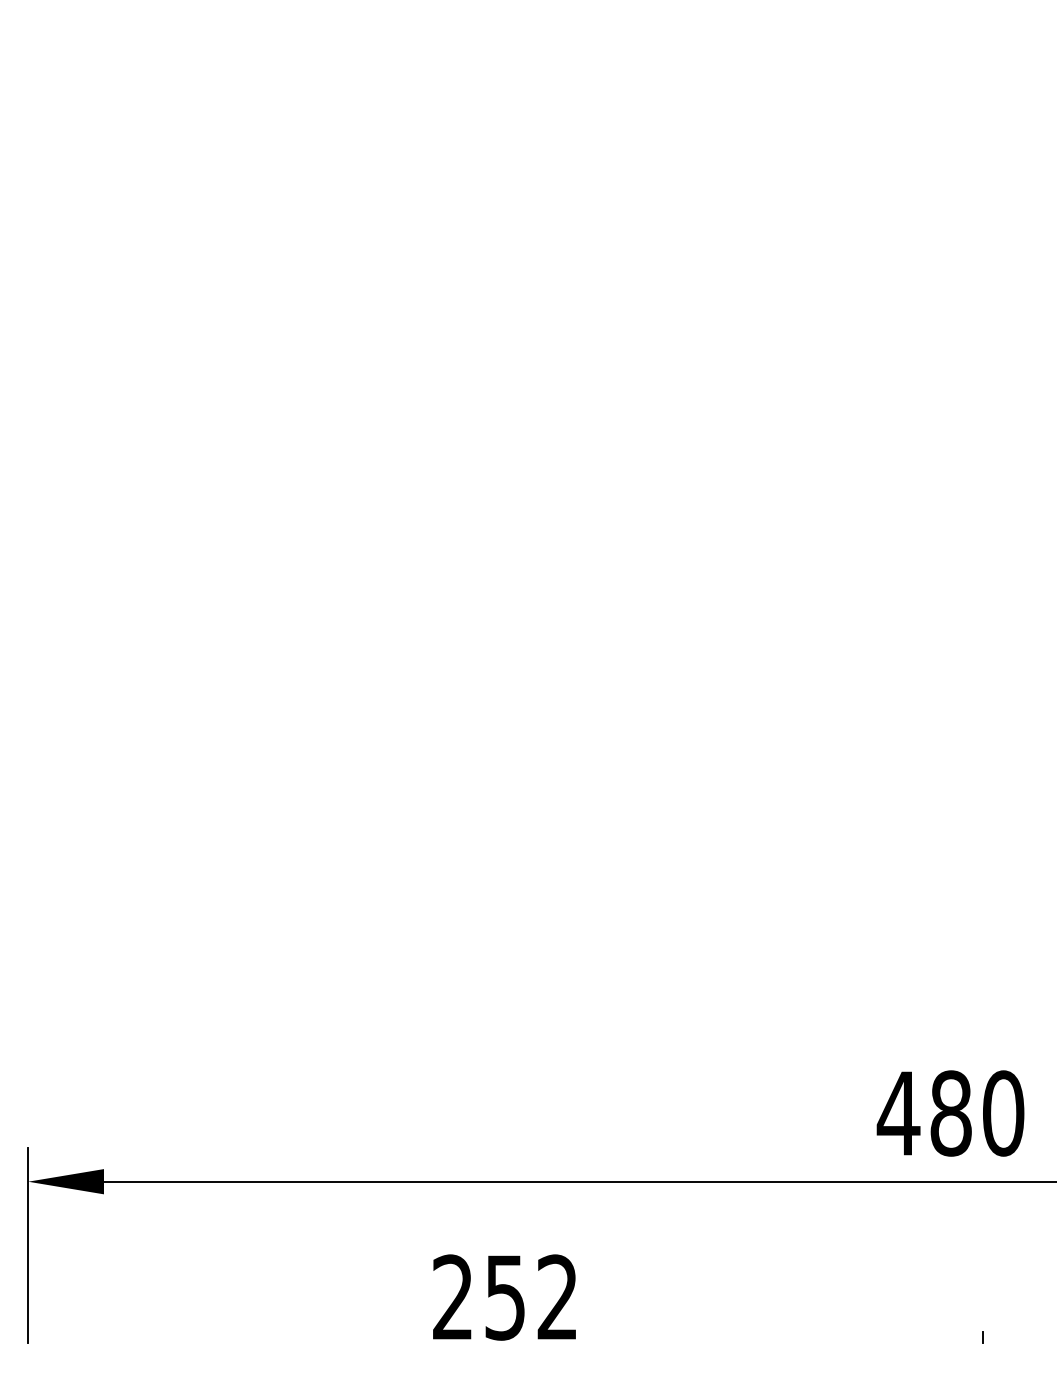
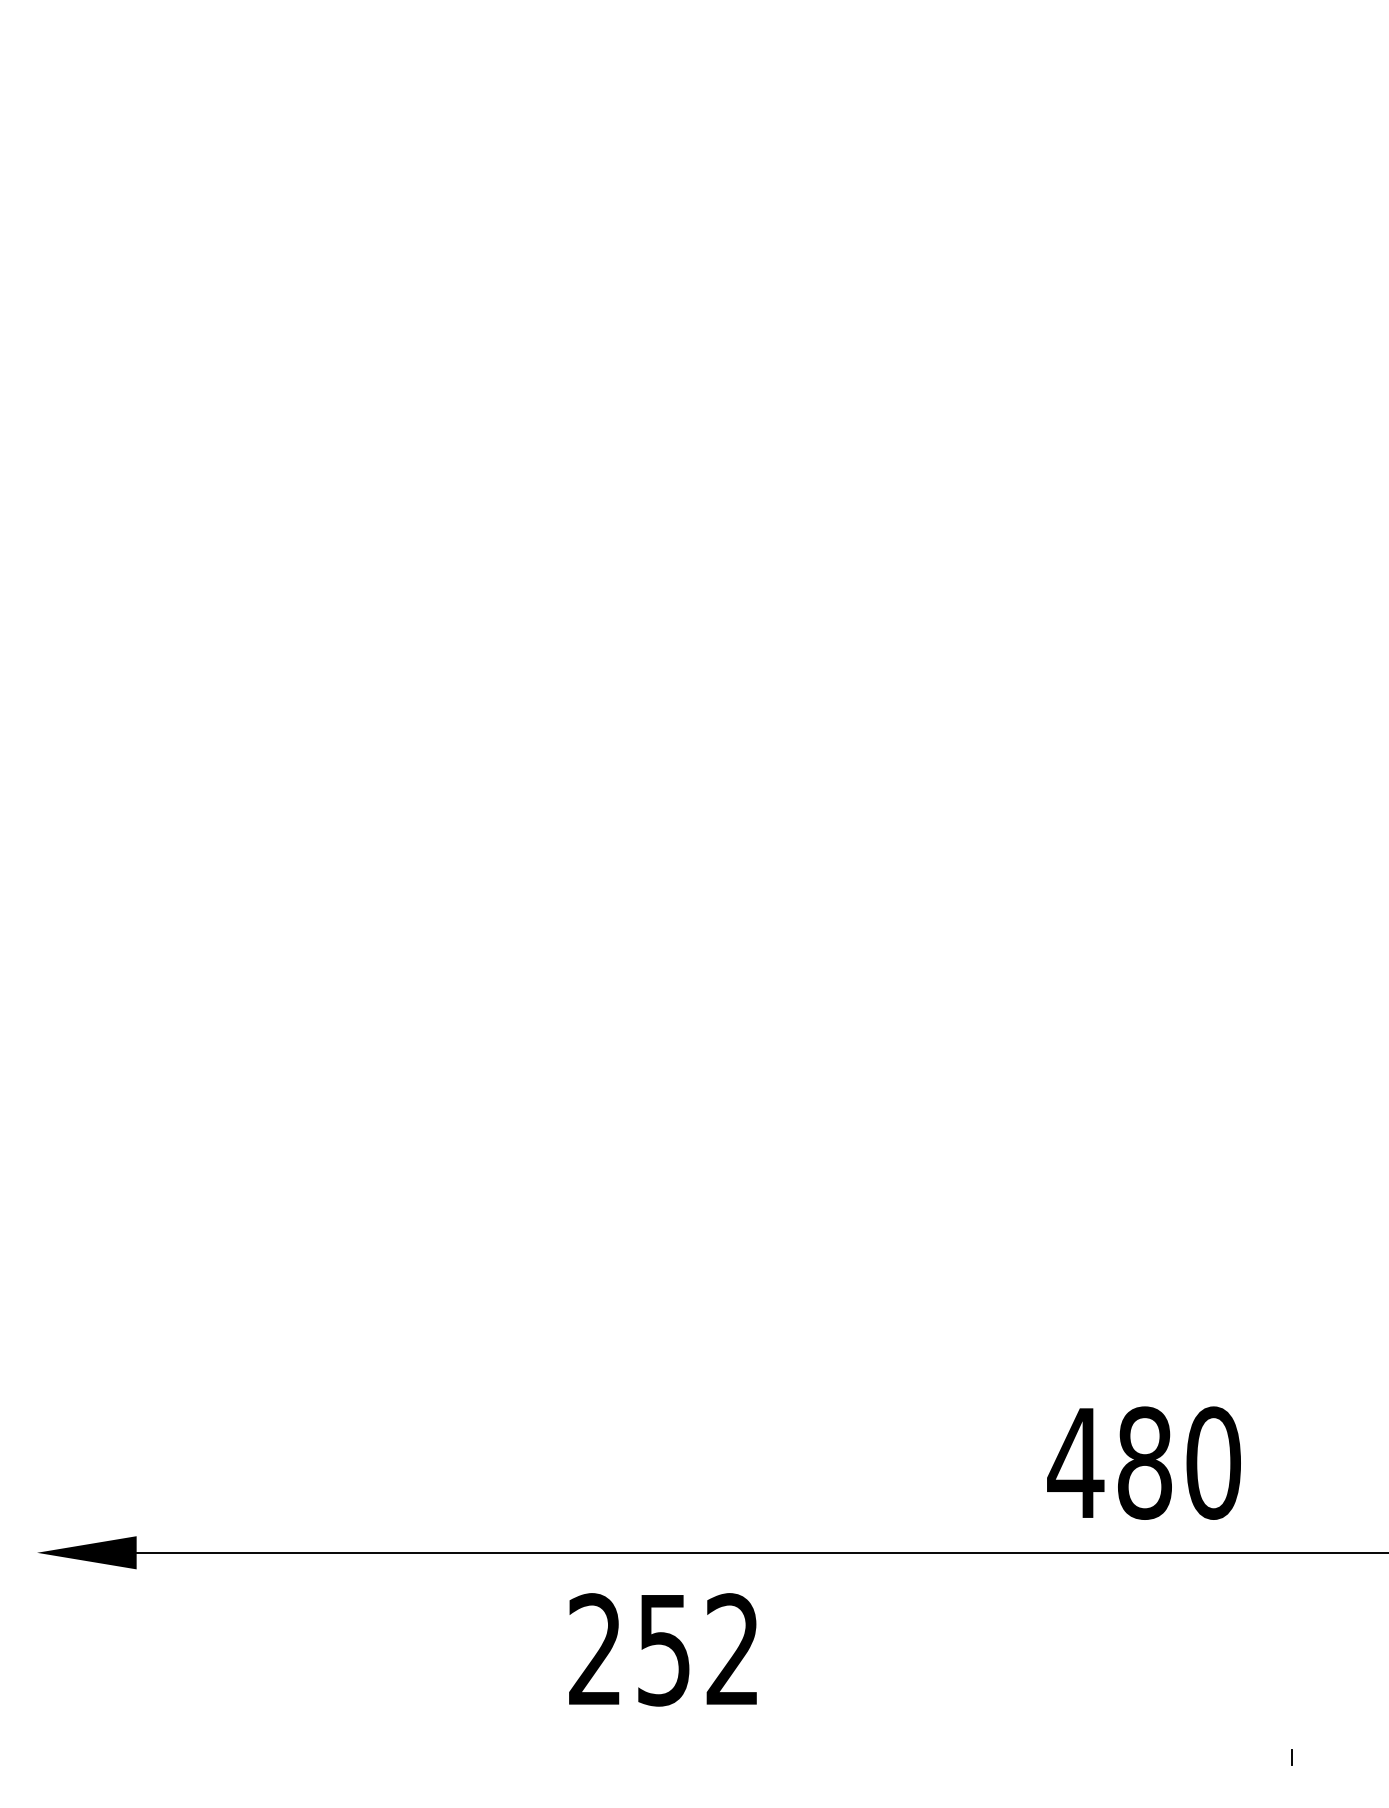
text: (950, 1113) -> (1143, 1463), moved
line: (28, 1245) -> (37, 1636), removed
text: (504, 1297) -> (662, 1649), moved

